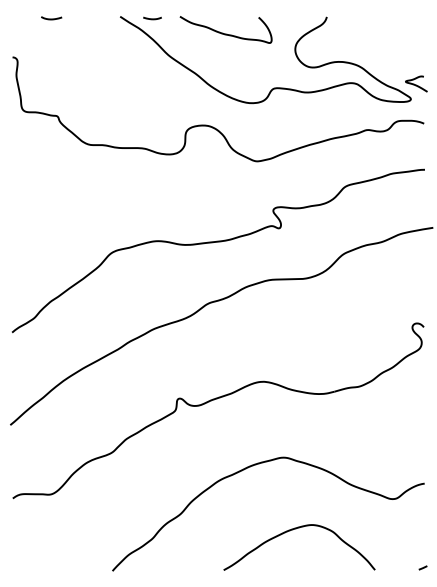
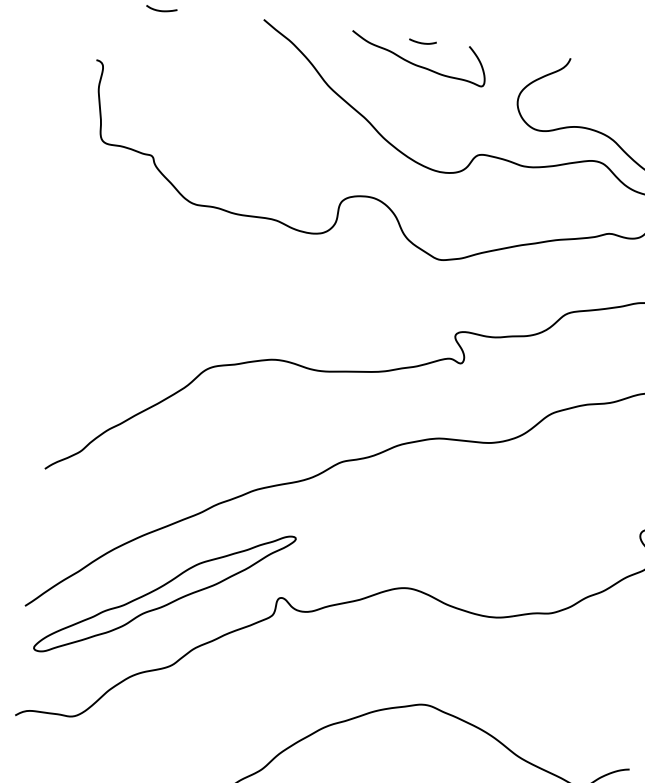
curve: (152, 18) -> (422, 42), moved
part: (101, 405) -> (164, 593), added

